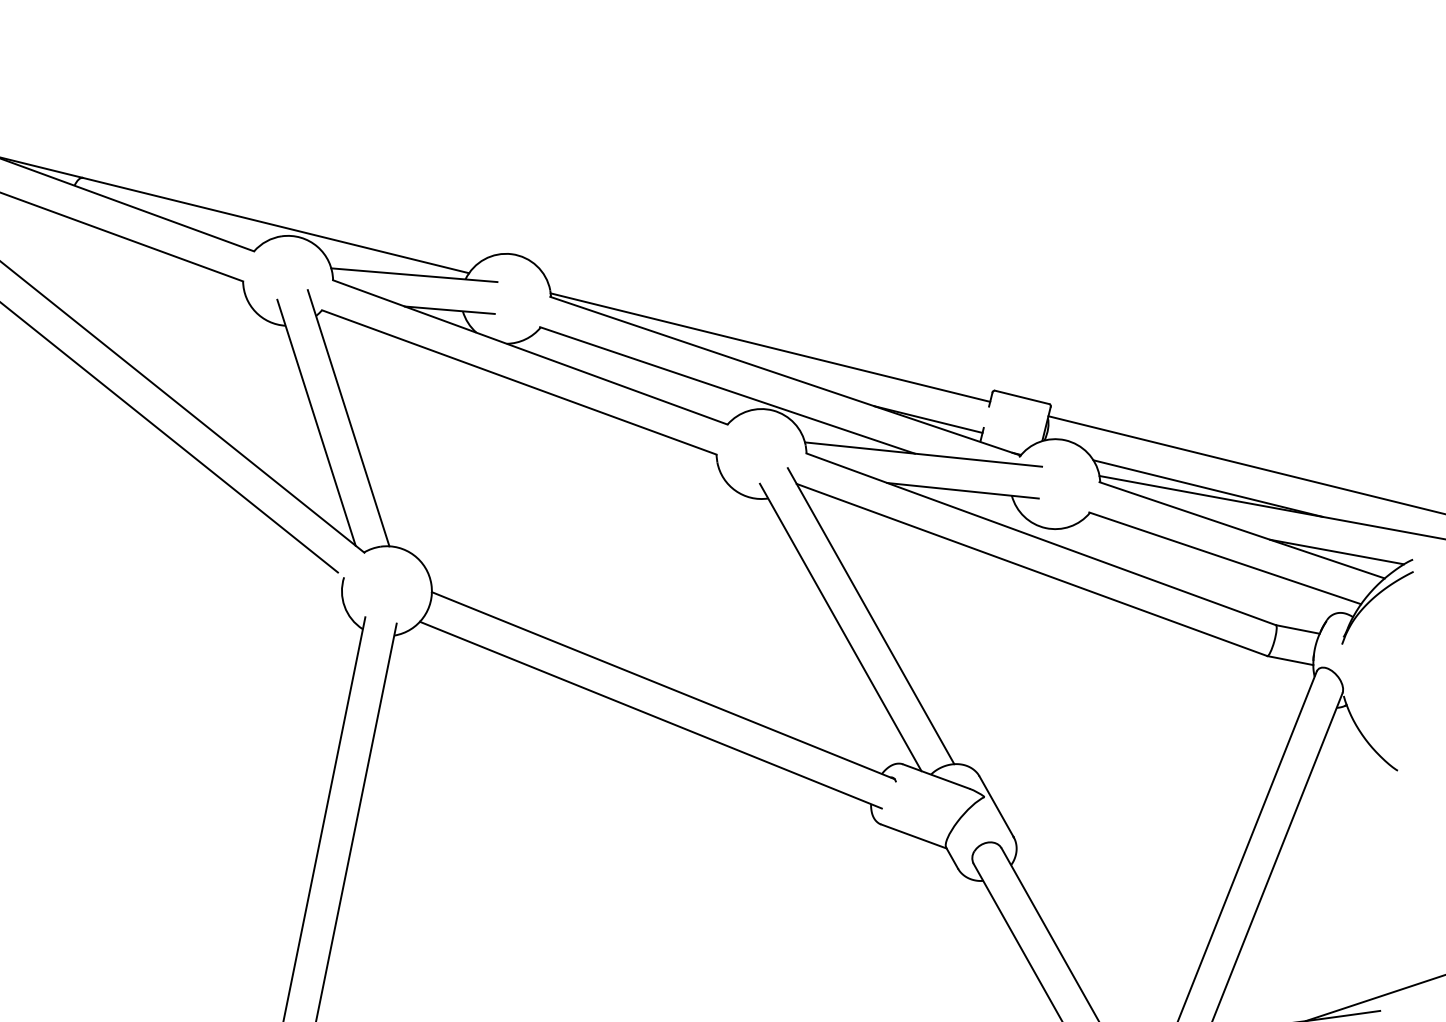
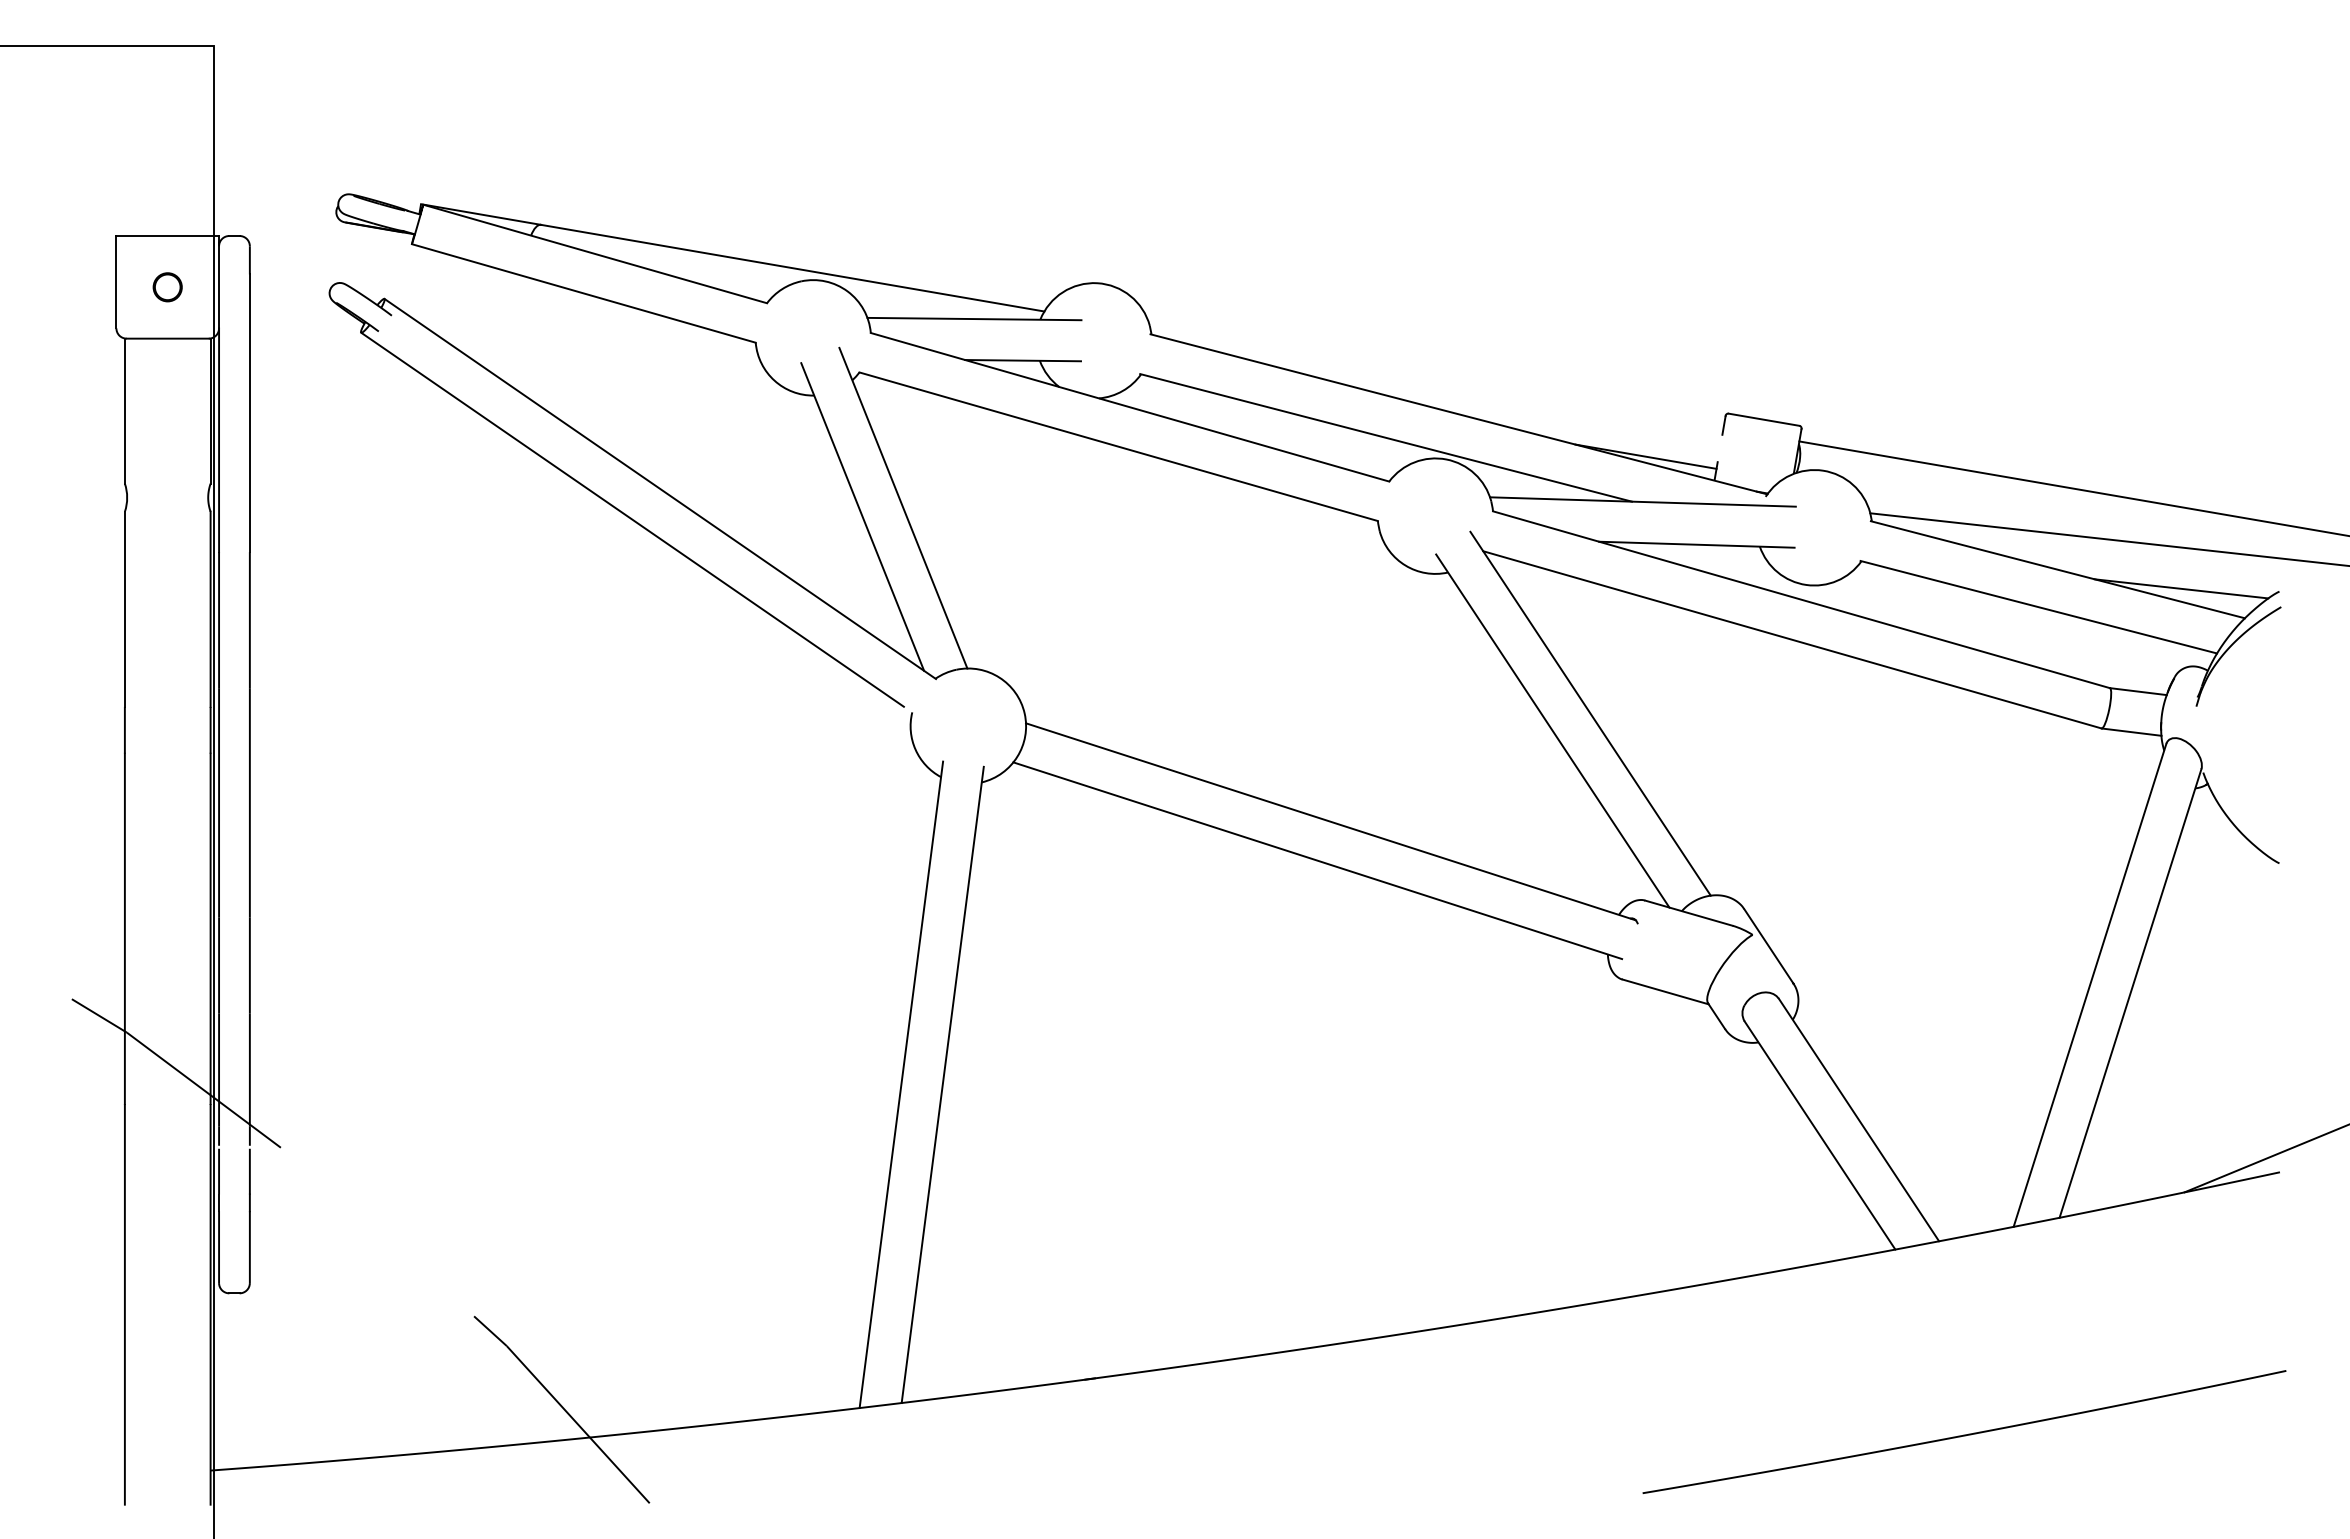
line: (770, 347) -> (1436, 378), removed
line: (1208, 488) -> (2010, 519), removed

